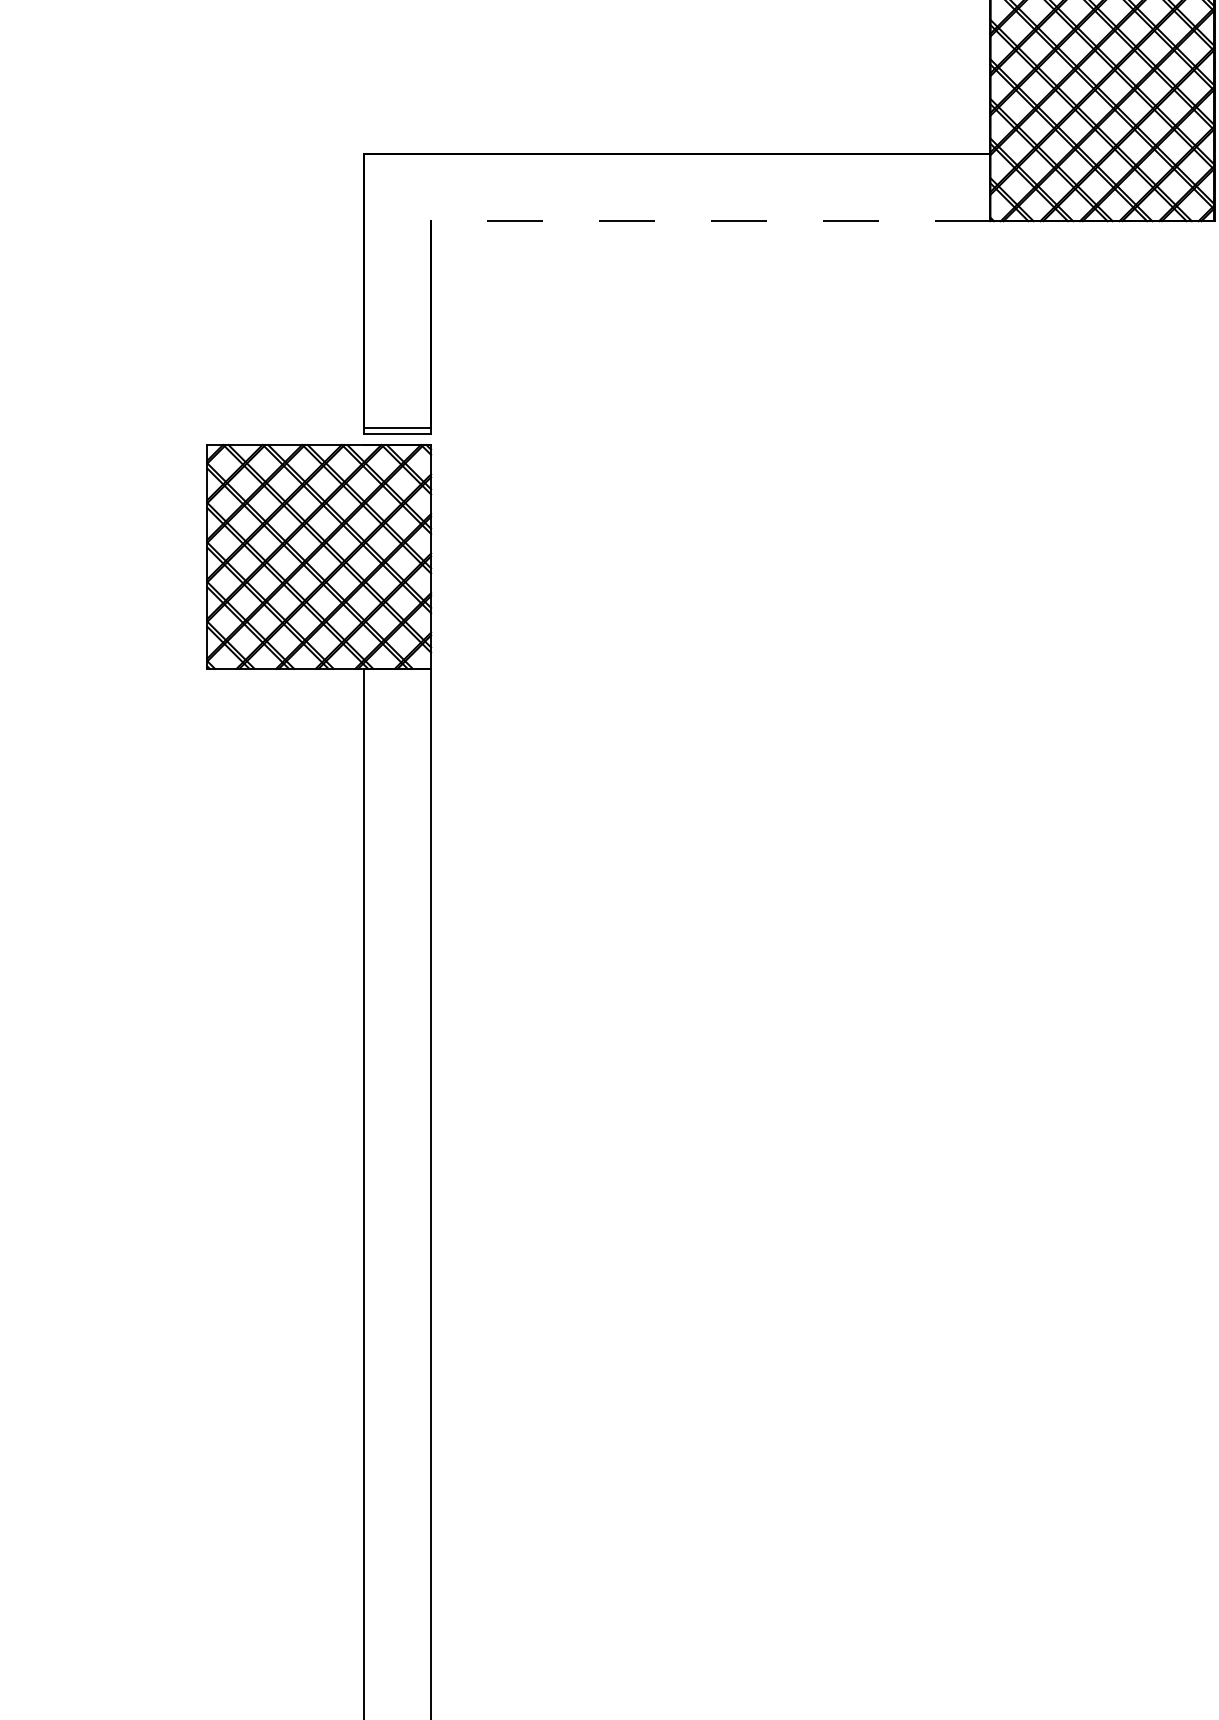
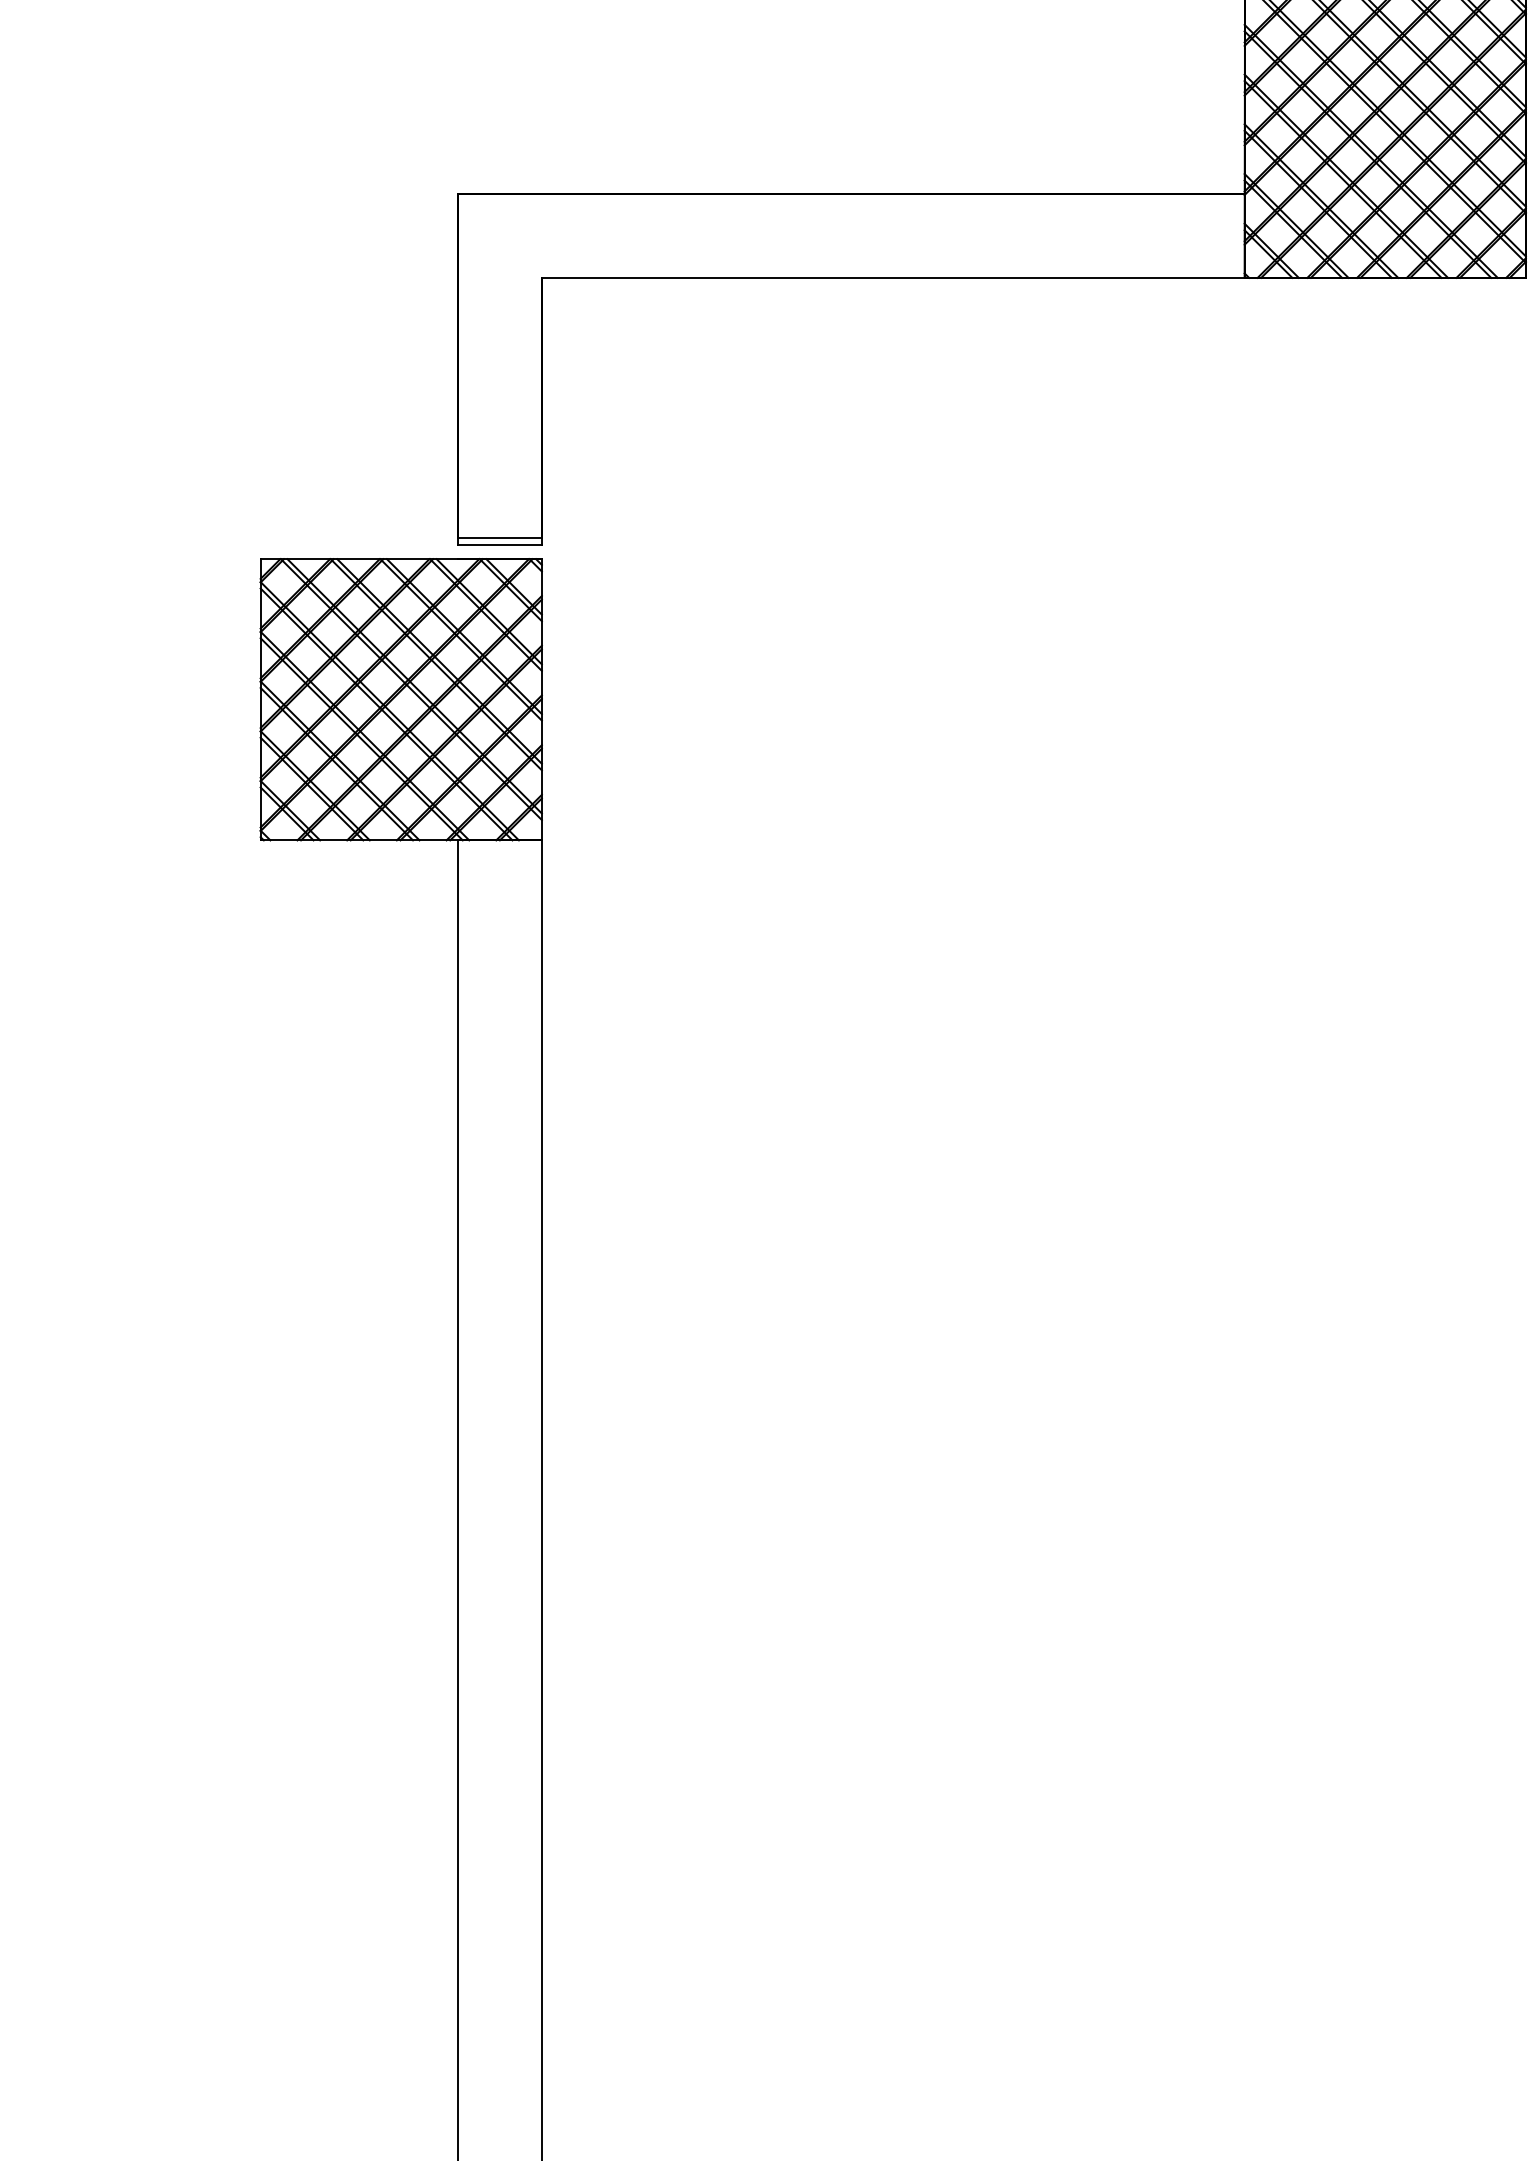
line: (710, 220) -> (892, 277), dashed -> solid

